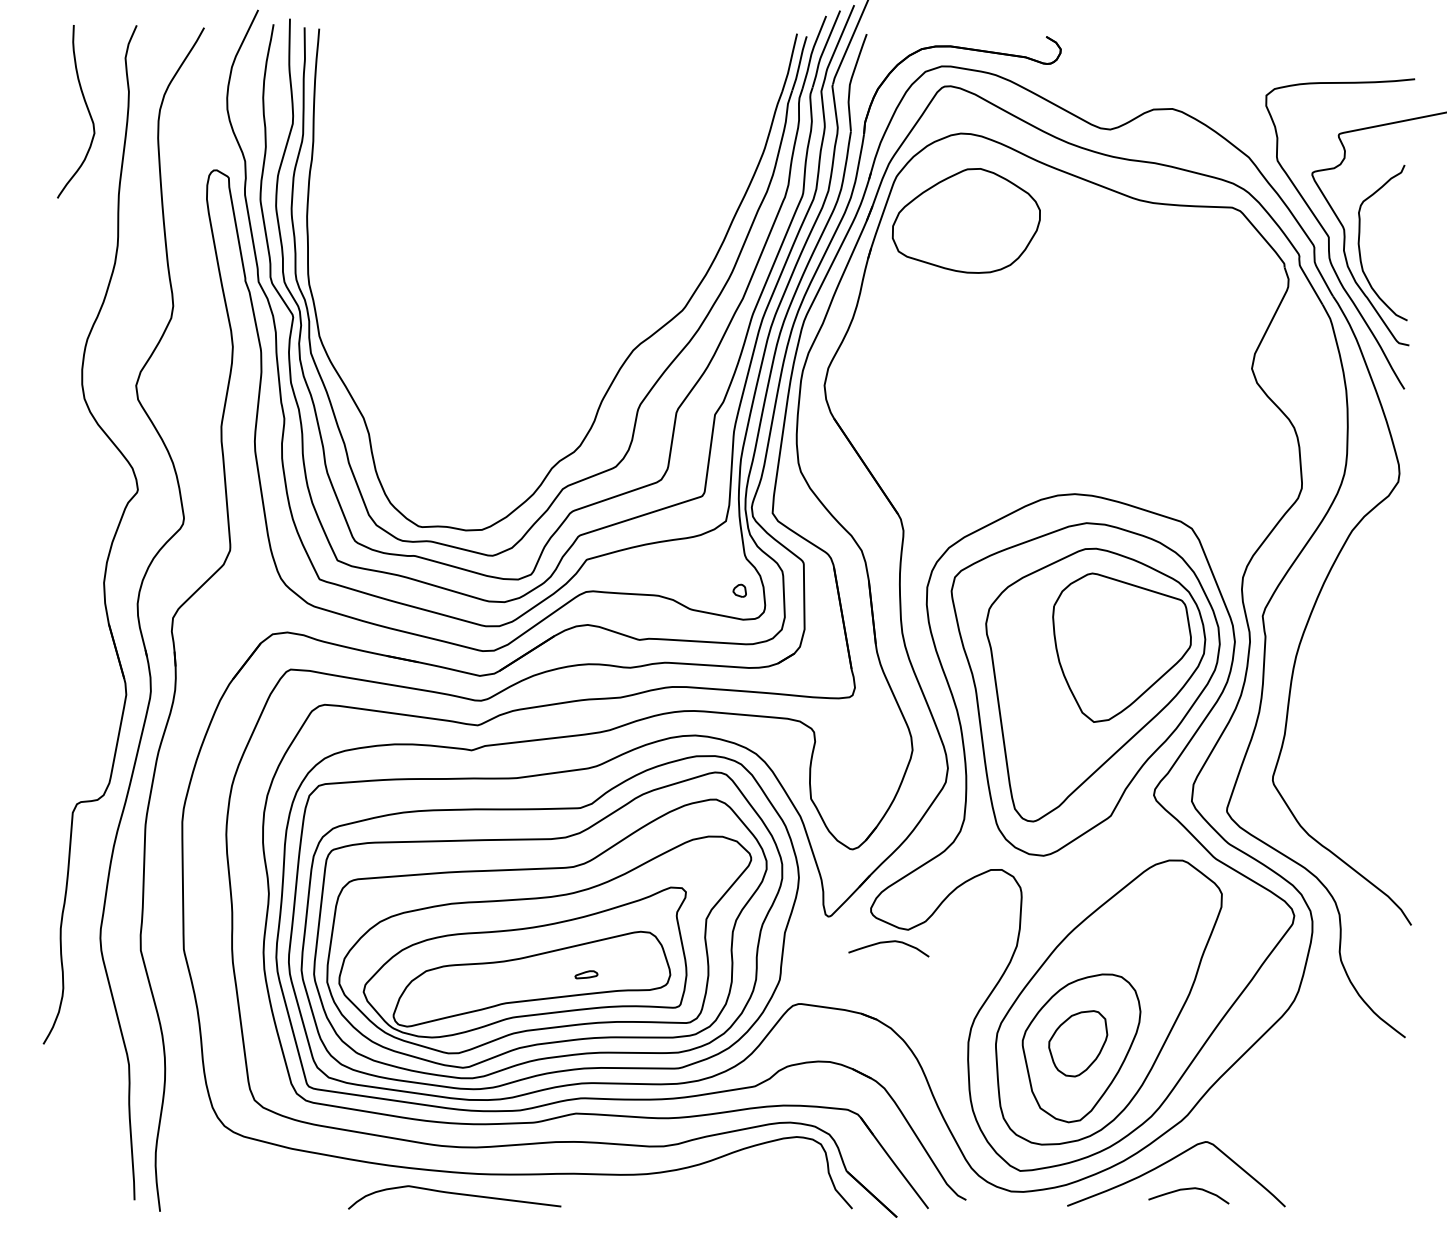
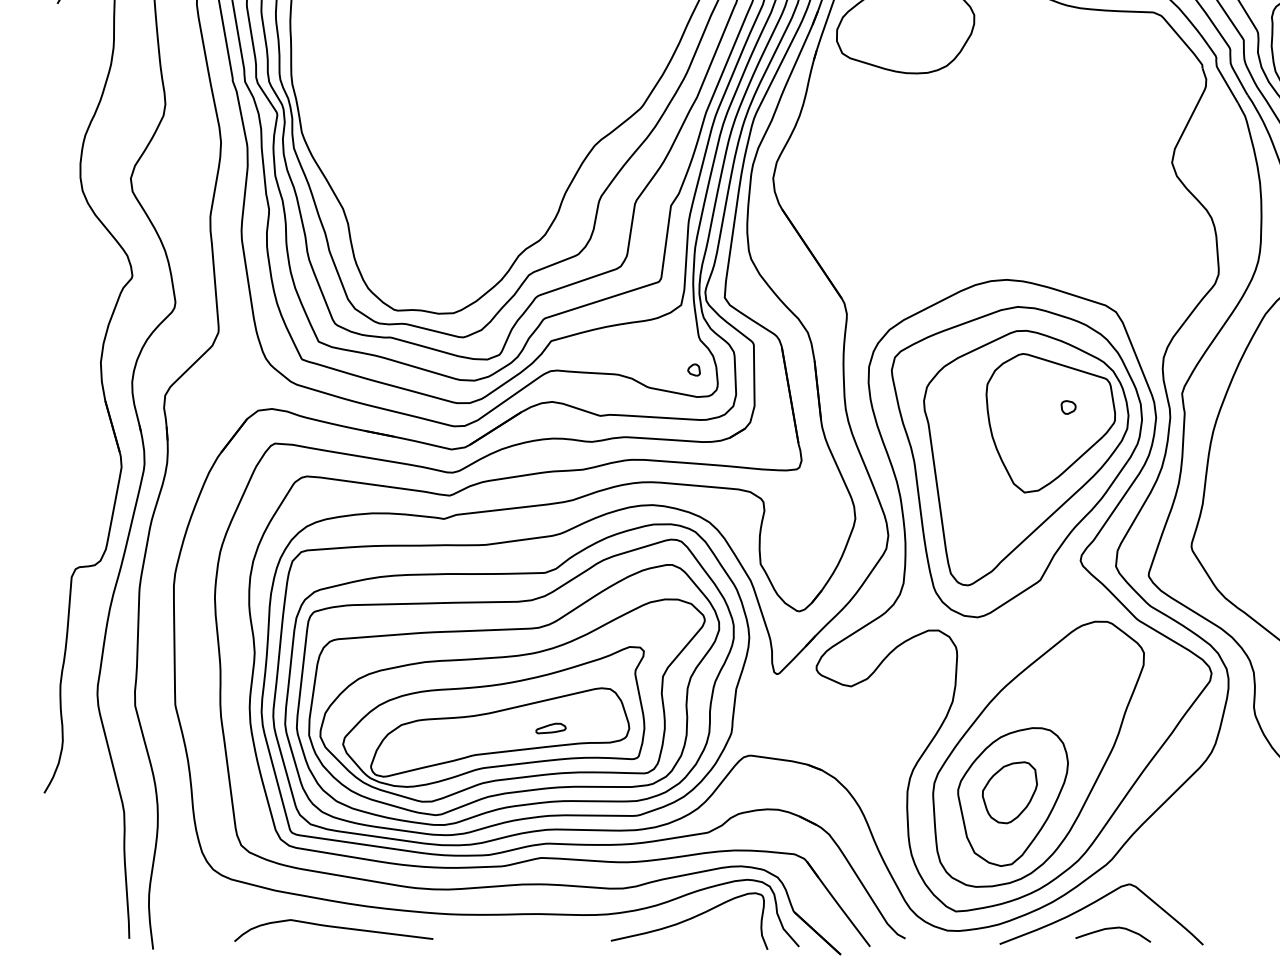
part: (1140, 630) -> (1068, 407), added
curve: (885, 943) -> (830, 699), removed
part: (586, 974) -> (551, 728), size x1.43
curve: (734, 1180) -> (689, 920), added
curve: (454, 1194) -> (333, 927), moved

